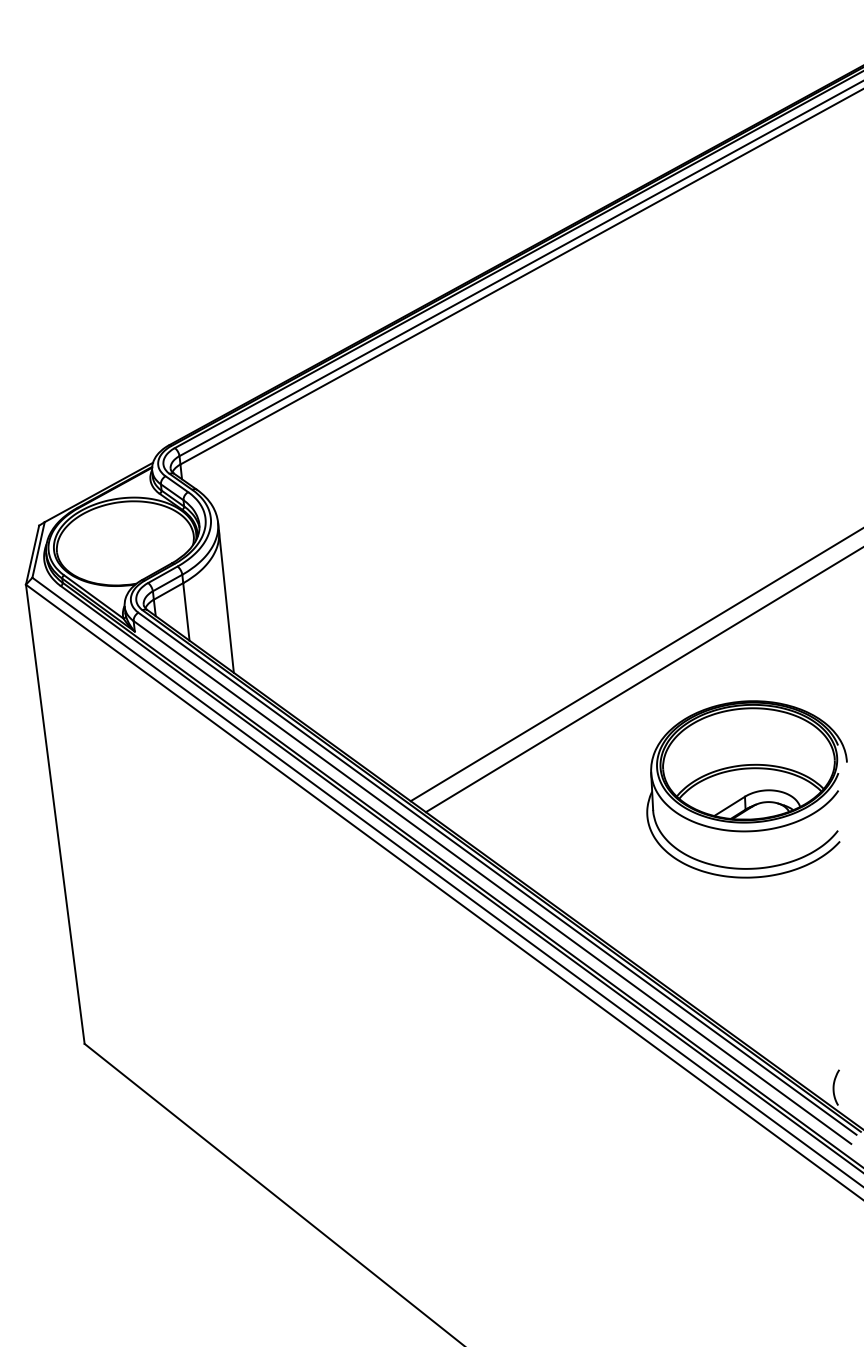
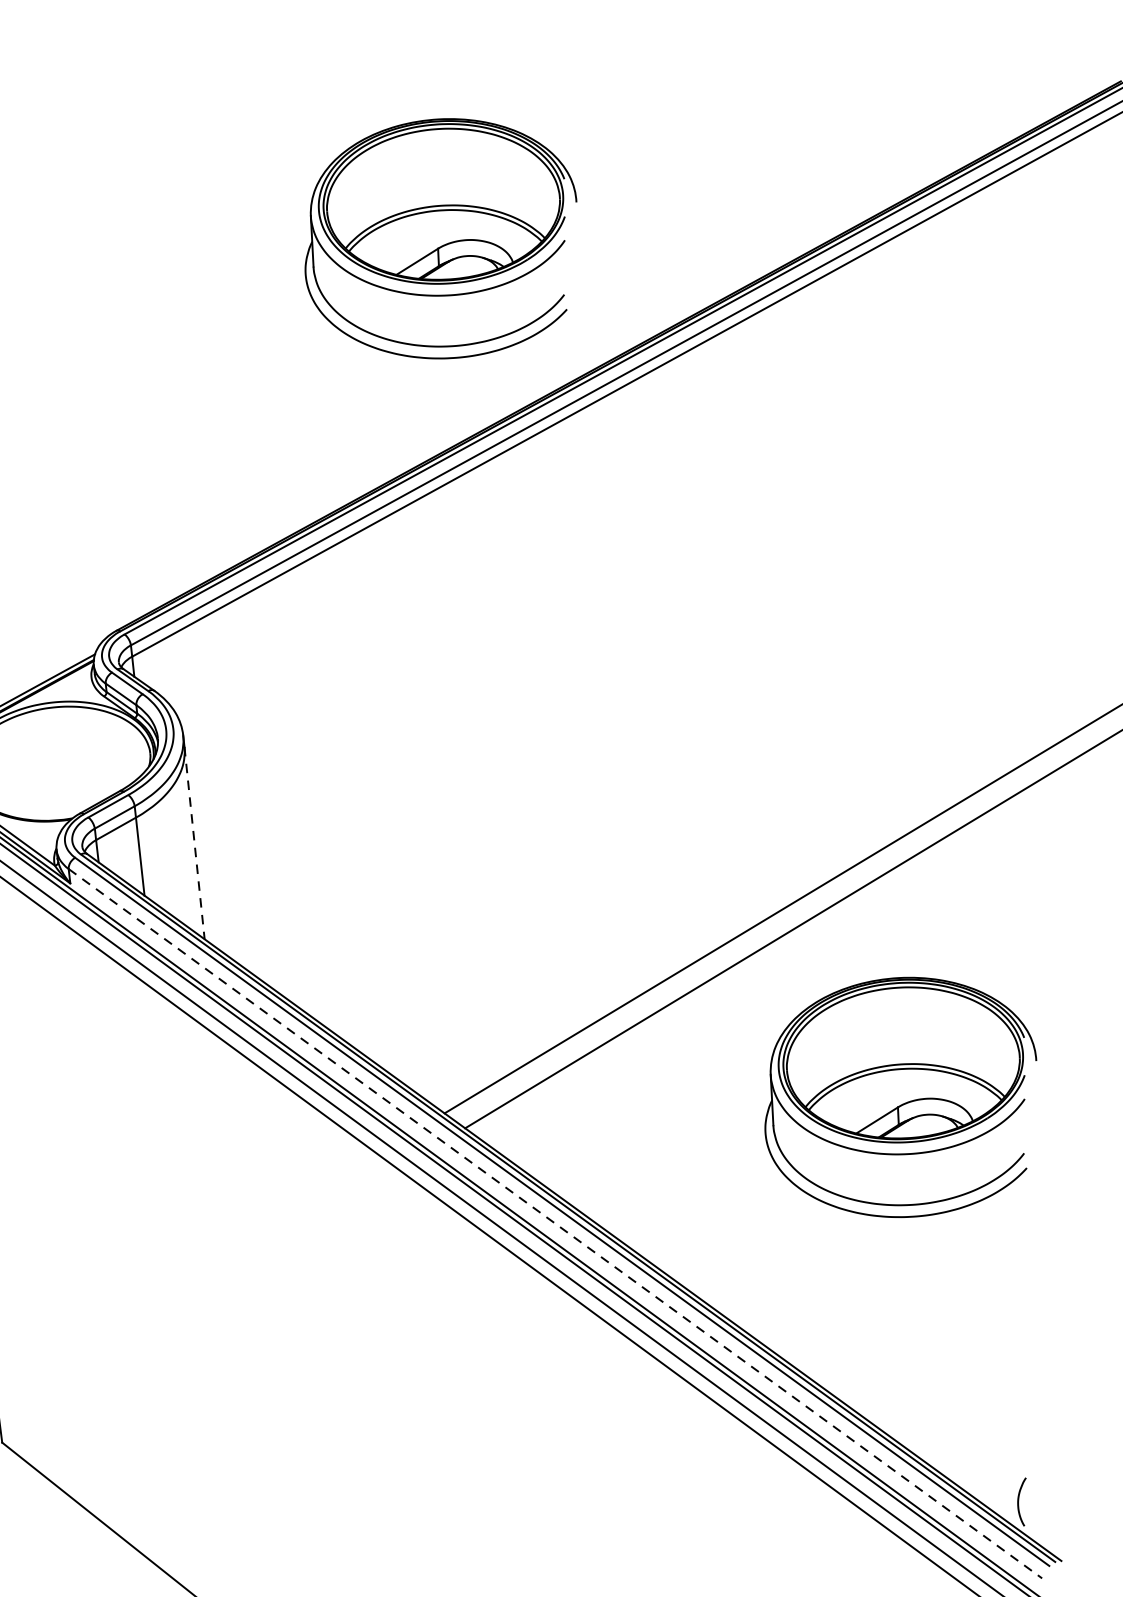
part: (407, 156) -> (440, 238), added
line: (226, 602) -> (194, 843), solid -> dashed
line: (492, 882) -> (555, 1223), solid -> dashed

